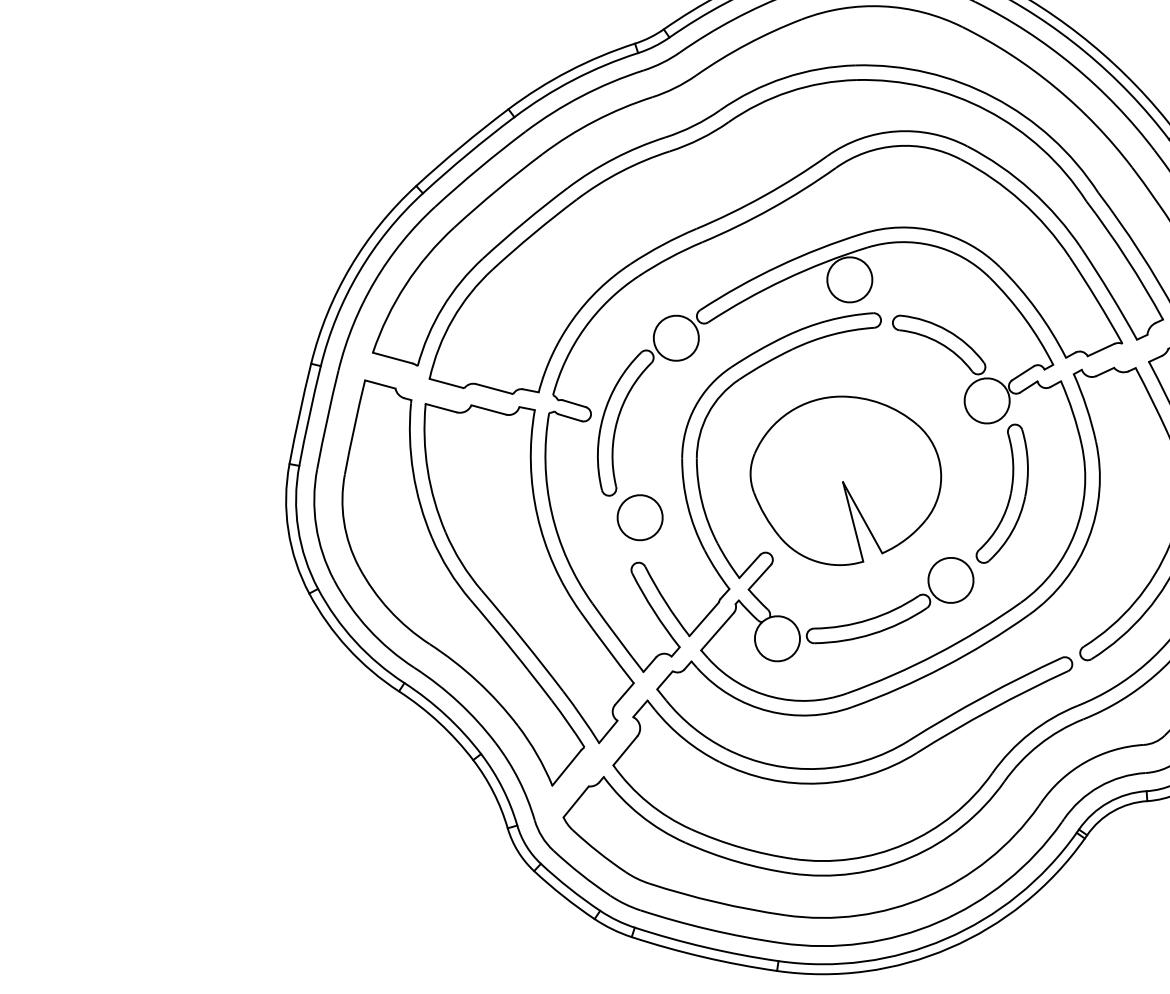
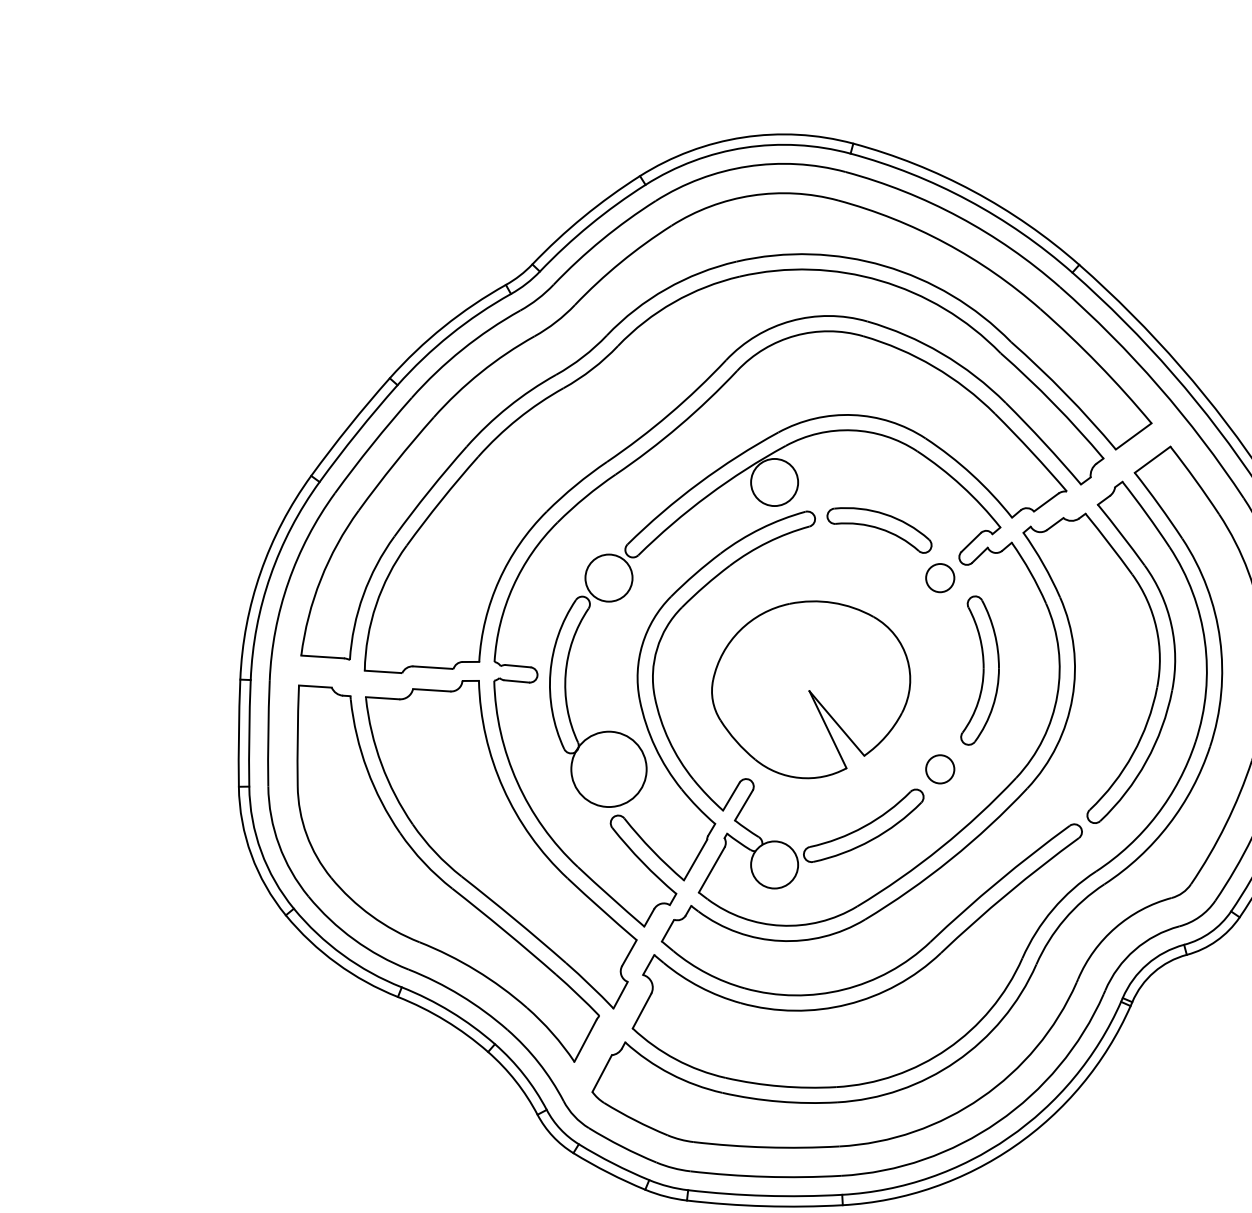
circle: (986, 400) -> (939, 577), size x0.6
circle: (639, 516) -> (608, 768), size x1.6
circle: (950, 579) -> (939, 768), size x0.6

